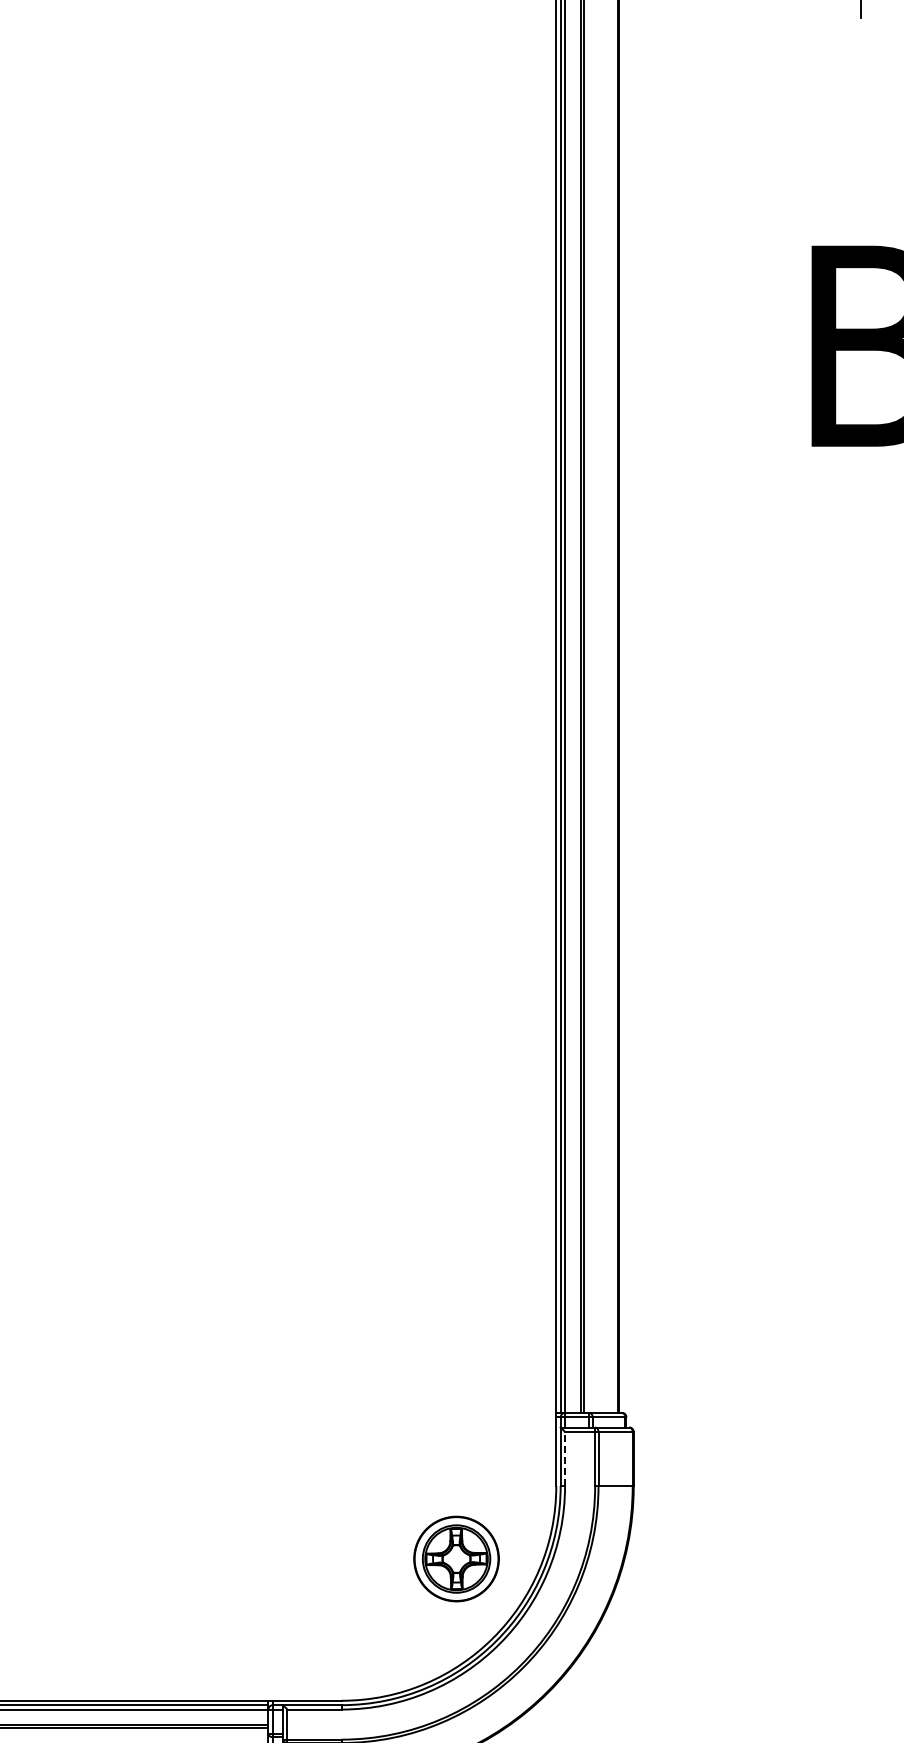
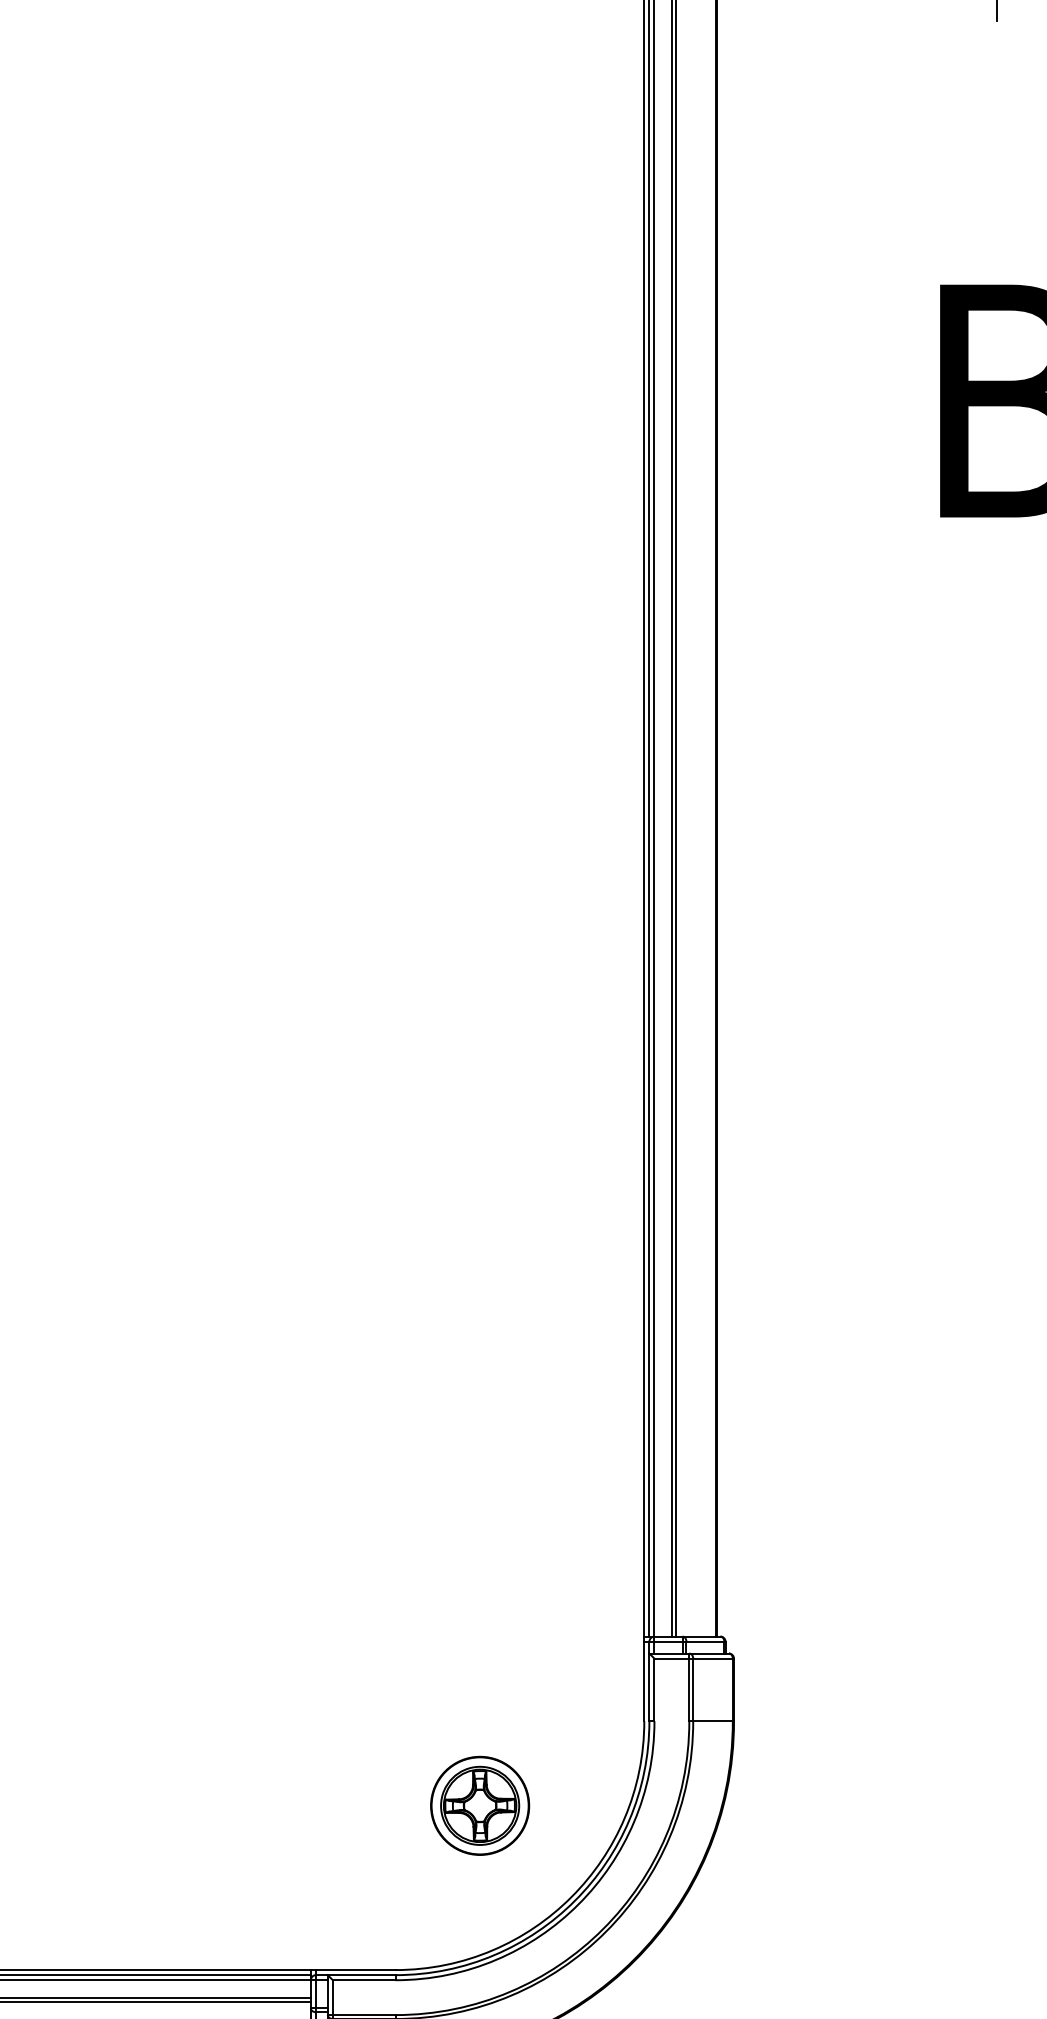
line: (565, 1458) -> (654, 1689), dashed -> solid
part: (456, 1558) -> (480, 1805), moved

